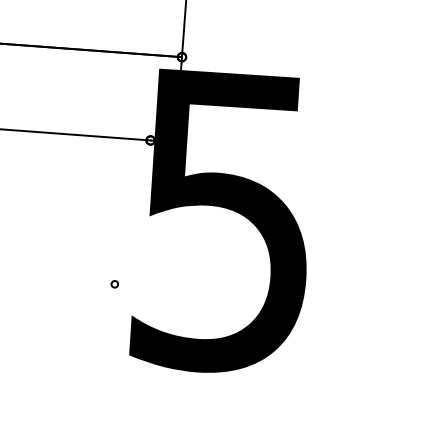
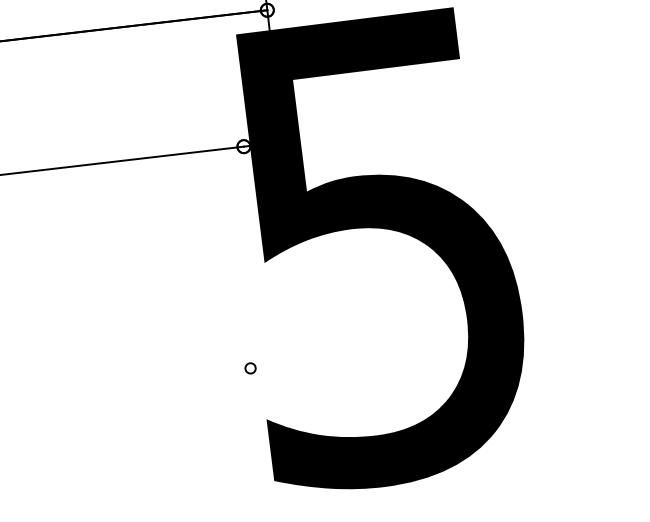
part: (114, 284) -> (250, 368), moved

